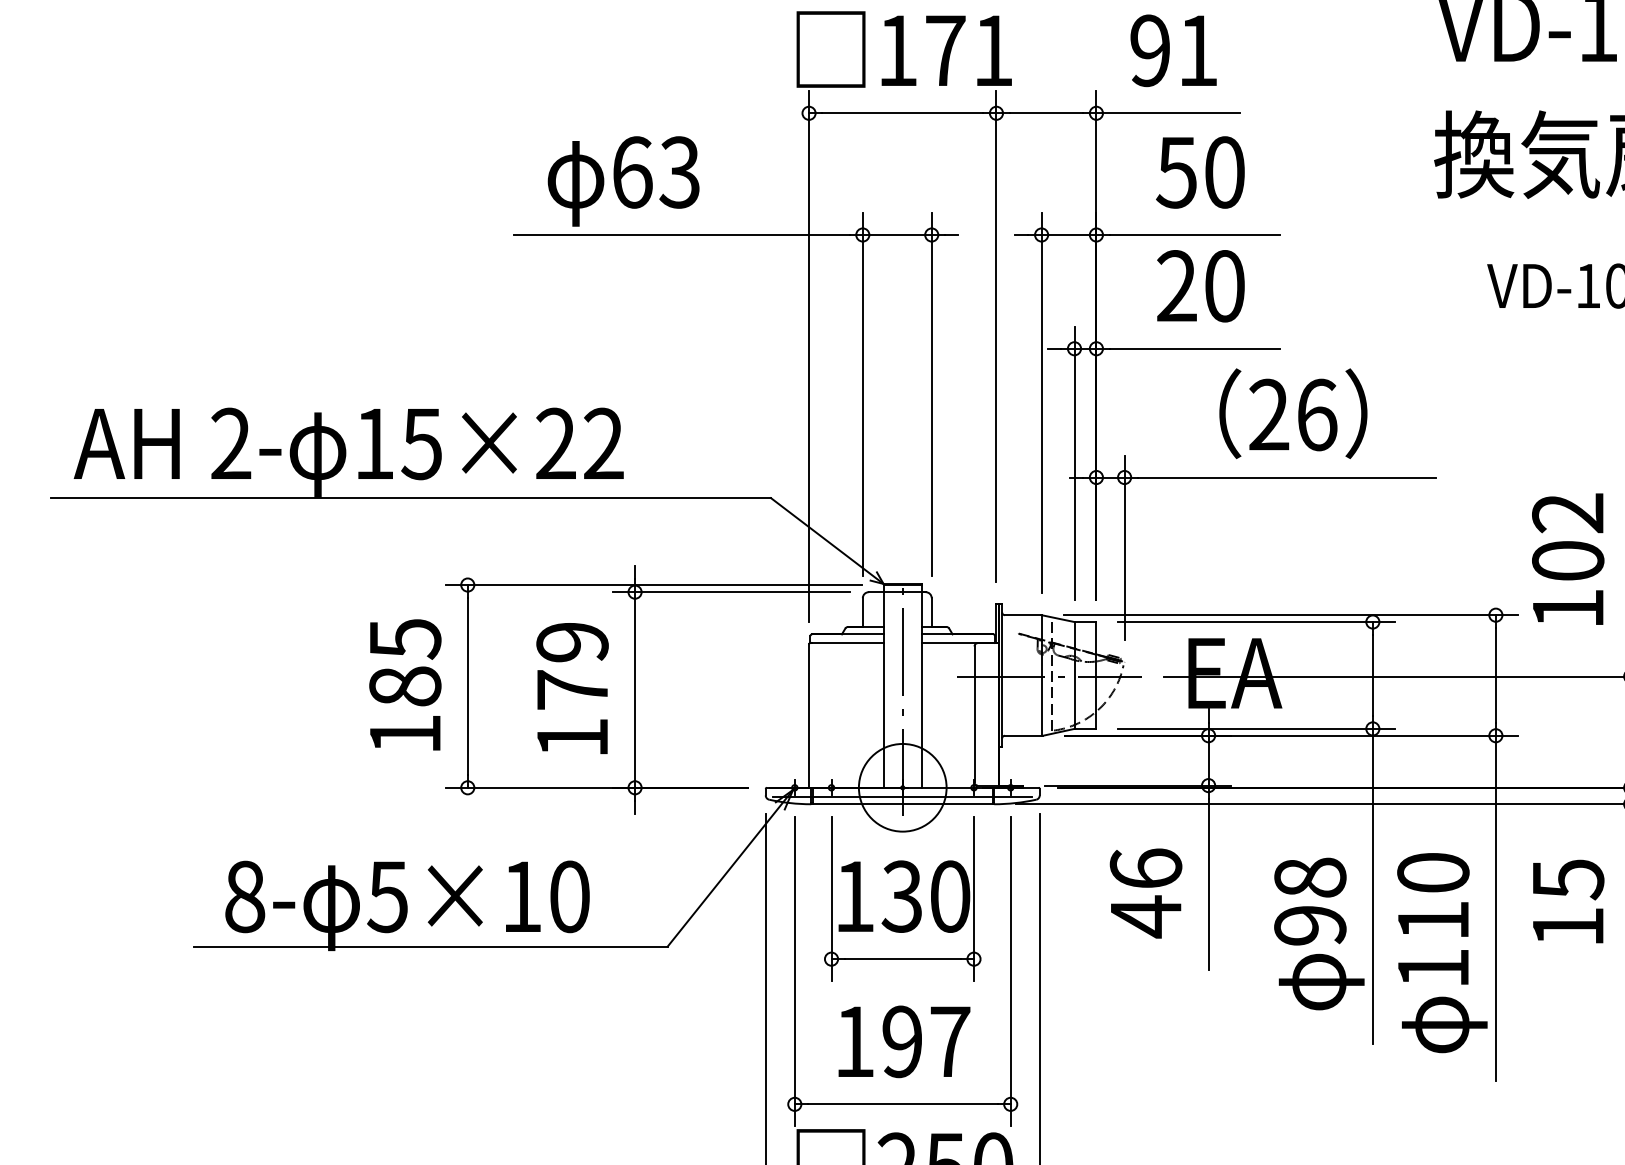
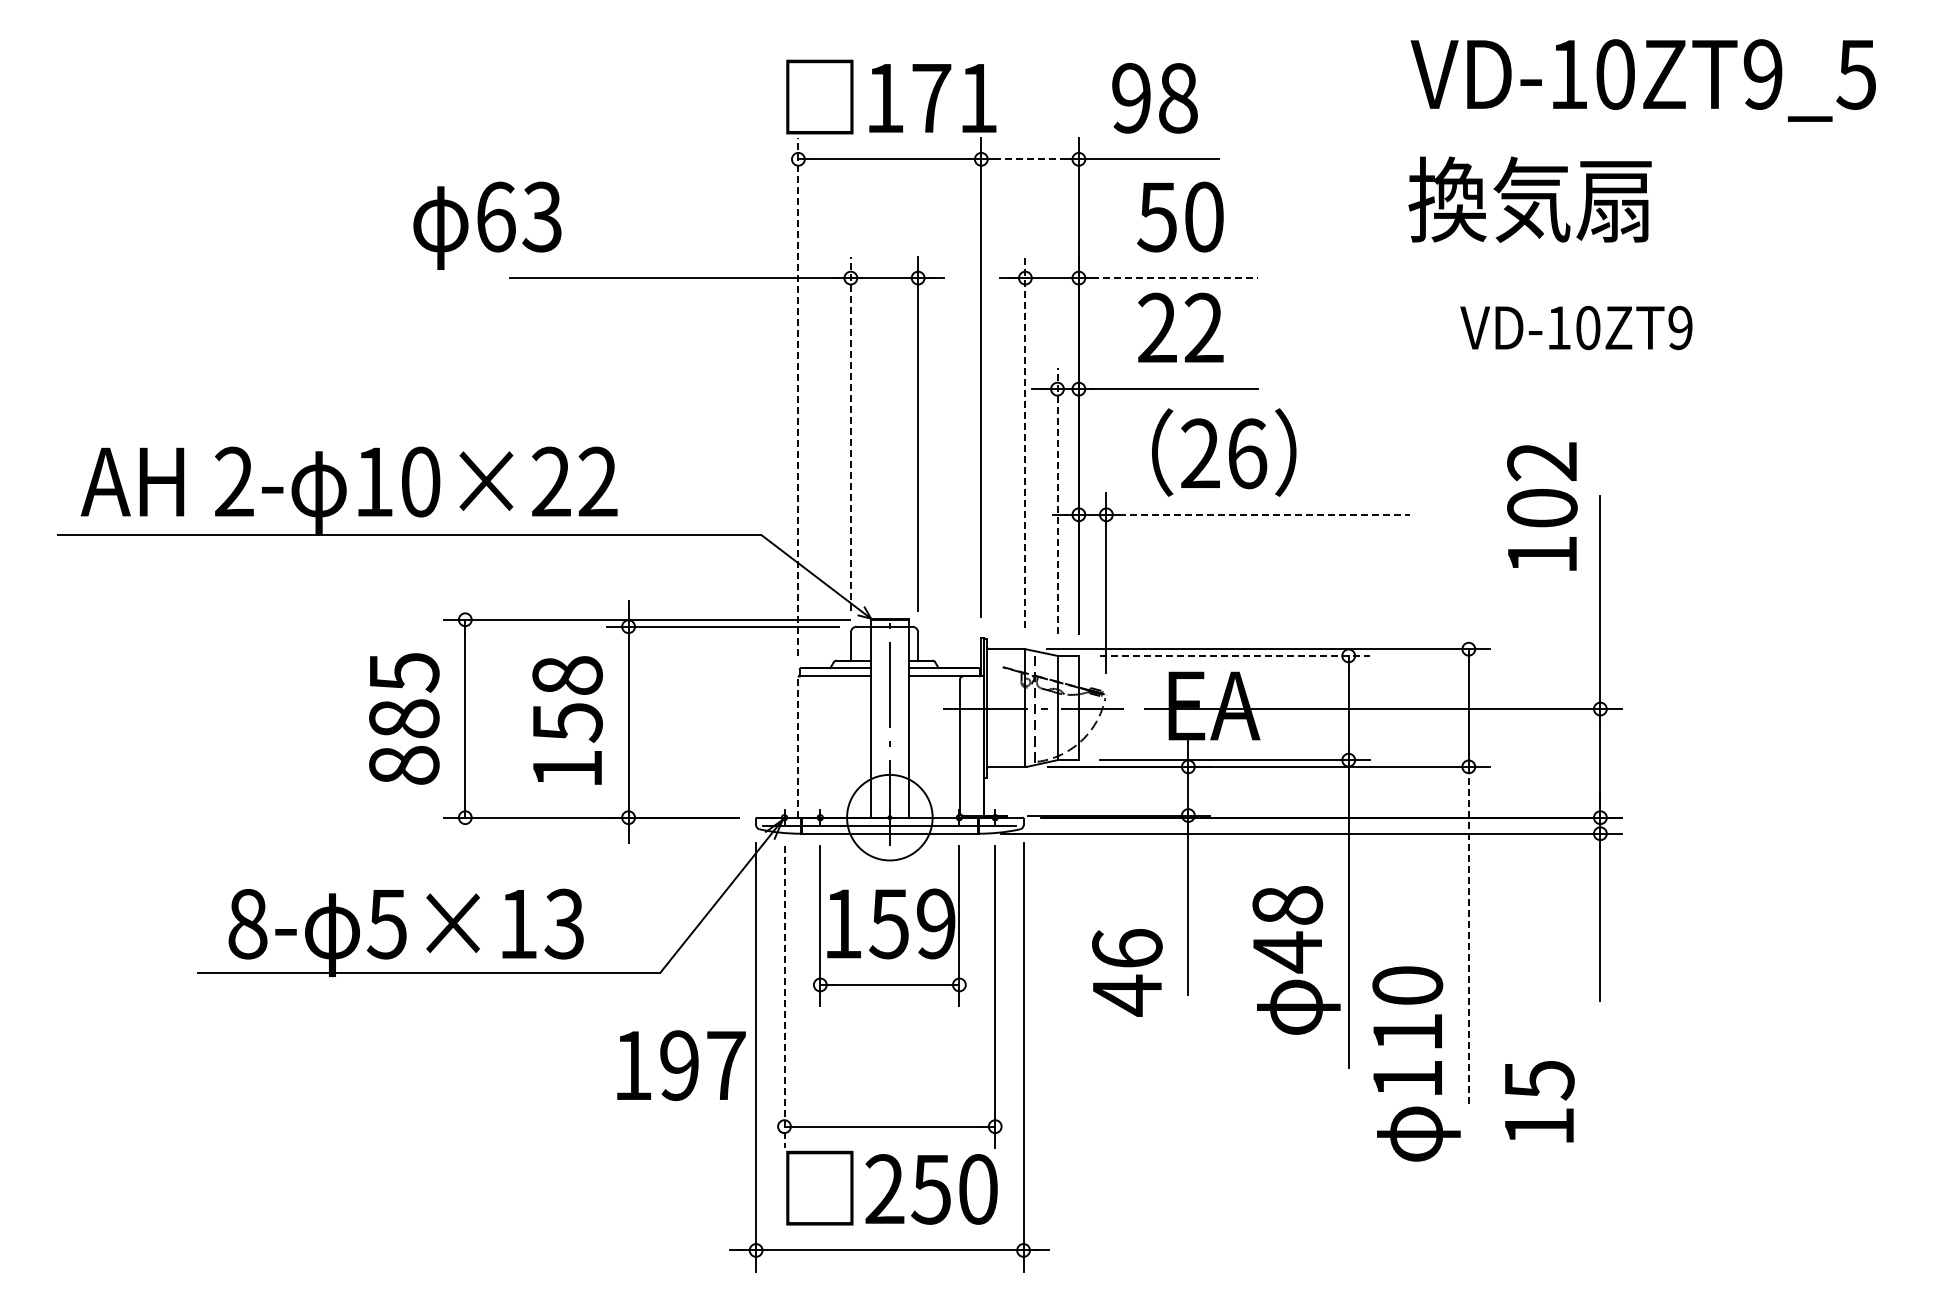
text: (1198, 50) -> (1178, 98), 91 -> 98
line: (1046, 113) -> (1030, 159), solid -> dashed
text: (623, 181) -> (487, 225), moved
line: (1195, 235) -> (1175, 278), solid -> dashed
text: (1224, 285) -> (1203, 327), 20 -> 22
line: (809, 356) -> (798, 396), solid -> dashed
line: (862, 394) -> (850, 433), solid -> dashed
line: (1041, 403) -> (1025, 442), solid -> dashed
text: (1293, 413) -> (1224, 452), moved
text: (421, 443) -> (420, 481), 15×22 -> 10×22
line: (1074, 462) -> (1057, 500), solid -> dashed
line: (1286, 477) -> (1264, 514), solid -> dashed
text: (1568, 559) -> (1542, 506), moved
line: (1256, 621) -> (1235, 655), solid -> dashed
text: (572, 666) -> (567, 699), 179 -> 158
line: (809, 715) -> (798, 747), solid -> dashed
text: (405, 734) -> (404, 765), 185 -> 885
text: (1146, 893) -> (1127, 972), moved
text: (569, 896) -> (564, 923), 5×10 -> 5×13
text: (925, 896) -> (912, 923), 130 -> 159
text: (1568, 901) -> (1539, 1101), moved
line: (1495, 908) -> (1468, 935), solid -> dashed
text: (1310, 925) -> (1287, 952), 98 -> 48
text: (1442, 952) -> (1416, 1063), moved
line: (794, 972) -> (784, 997), solid -> dashed
text: (904, 1041) -> (681, 1065), moved

